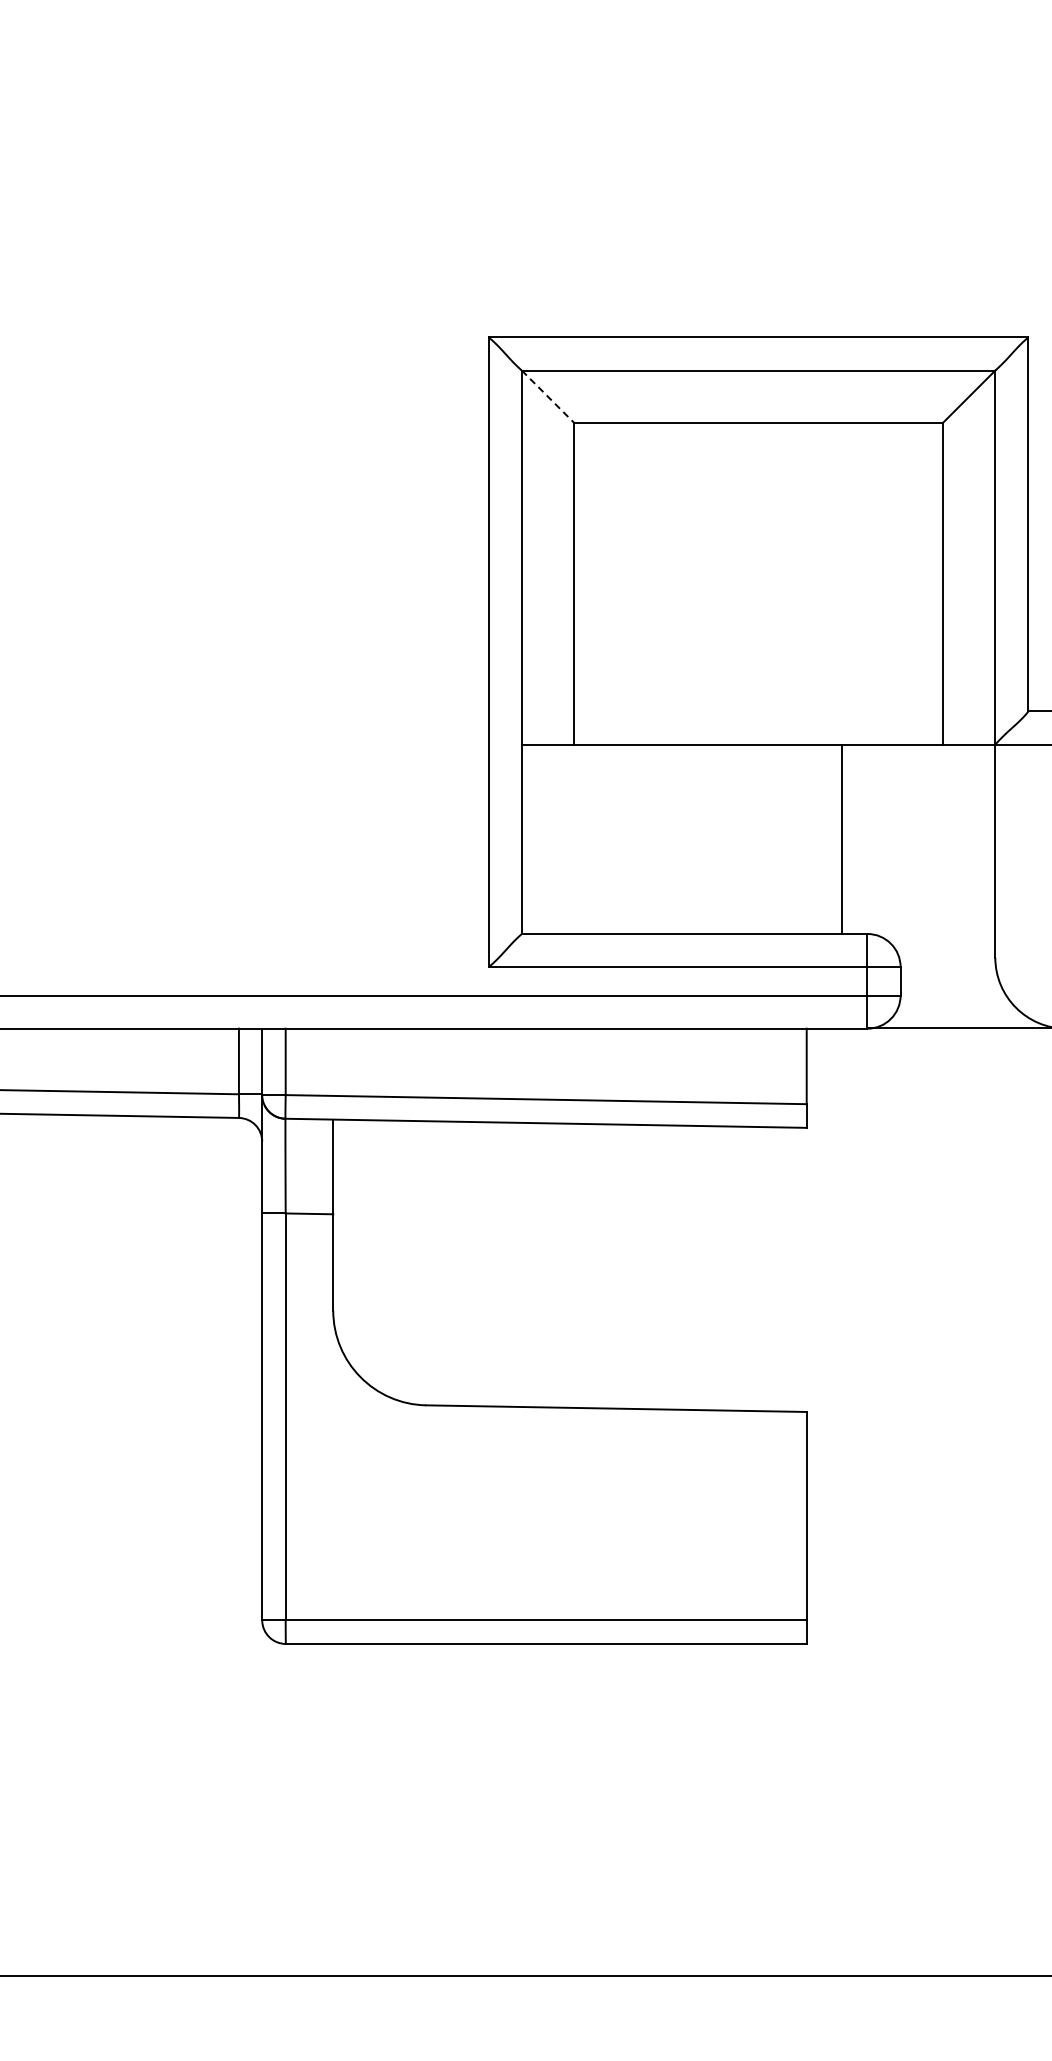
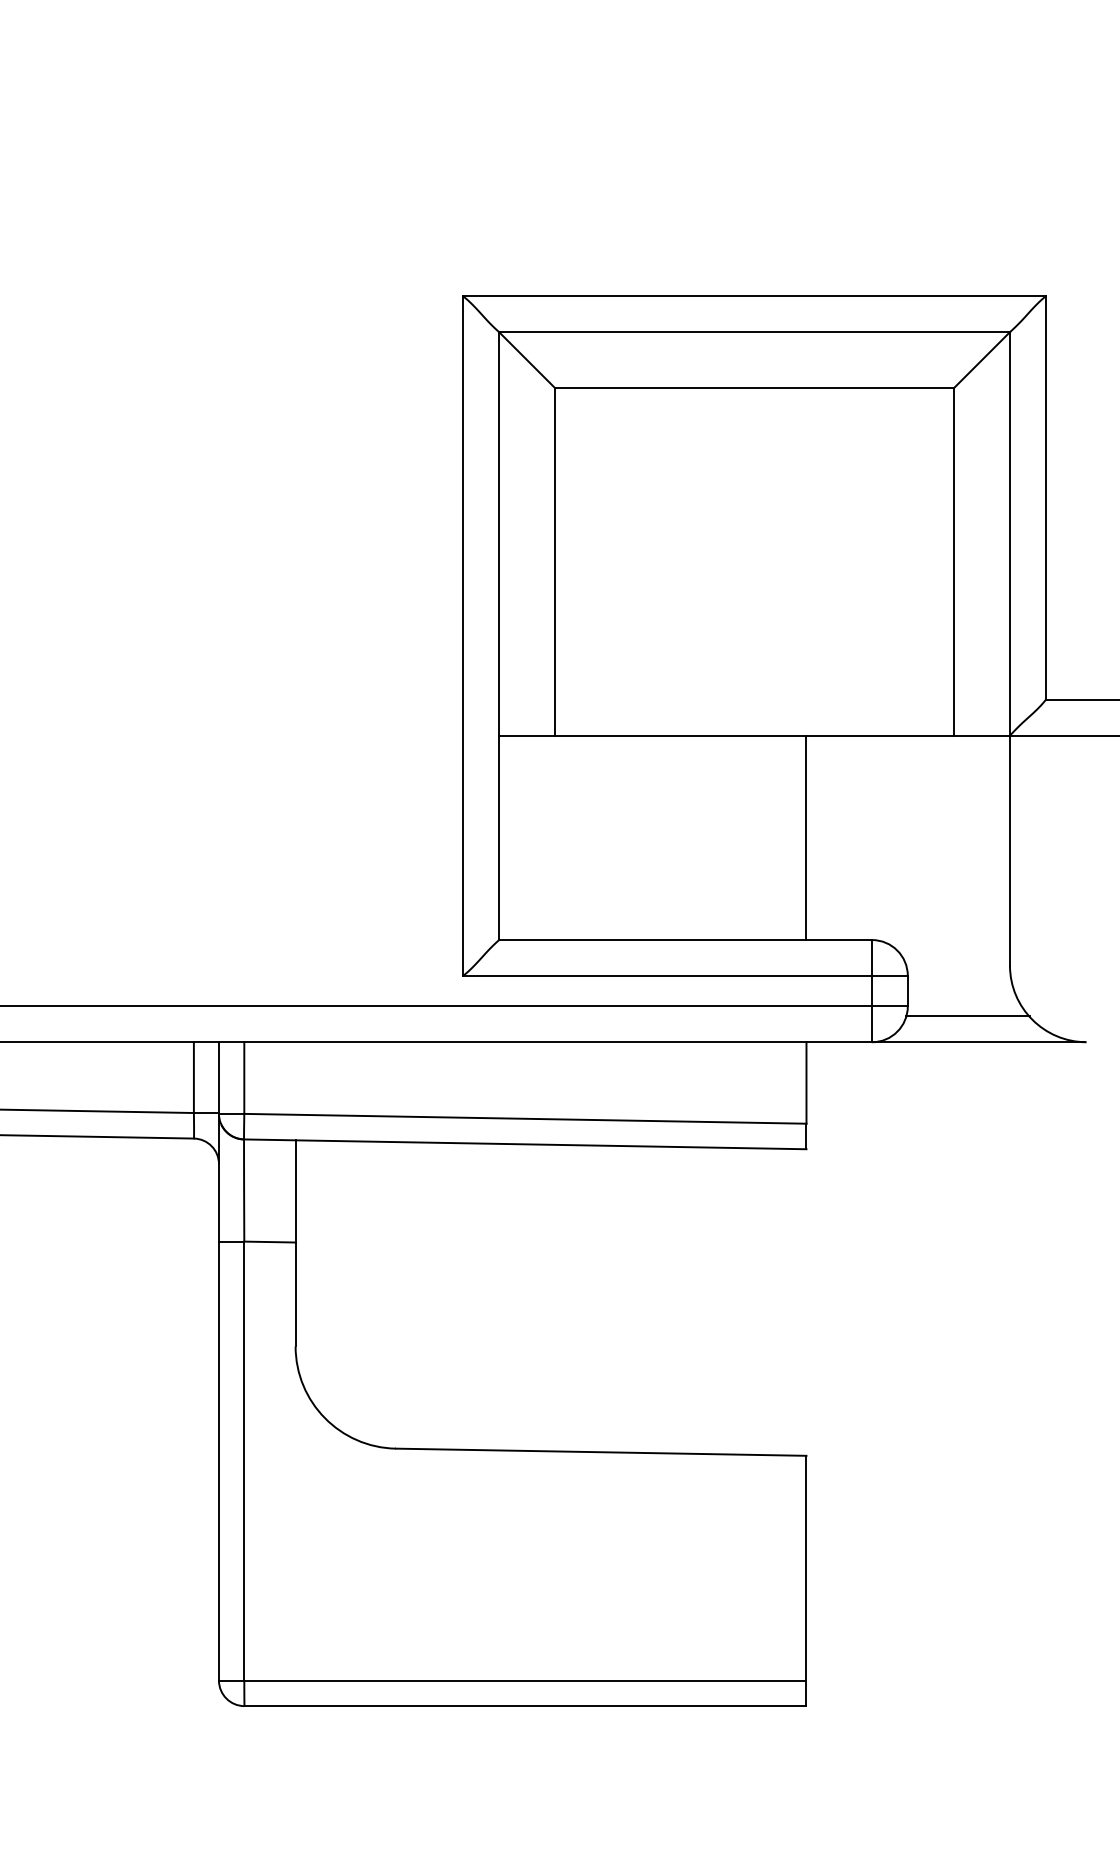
line: (547, 396) -> (526, 360), dashed -> solid
line: (841, 838) -> (806, 837), moved
line: (955, 1004) -> (967, 1016), added

